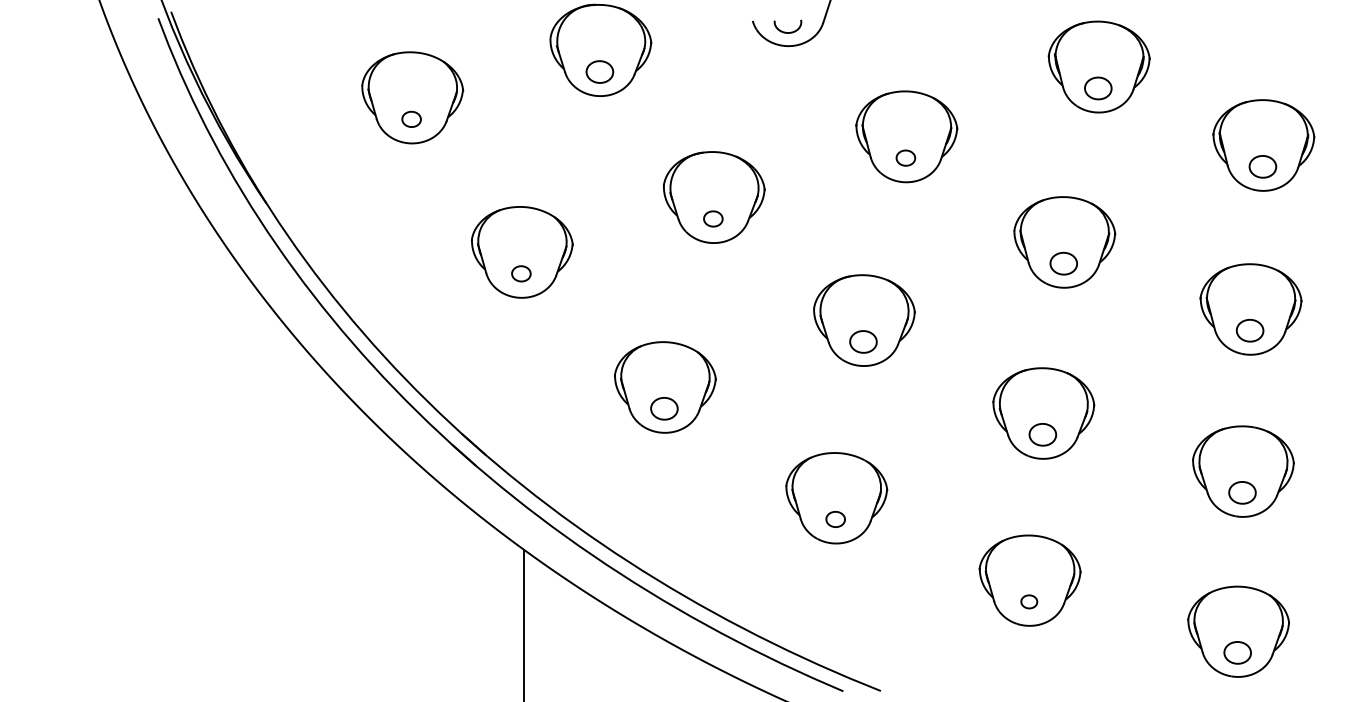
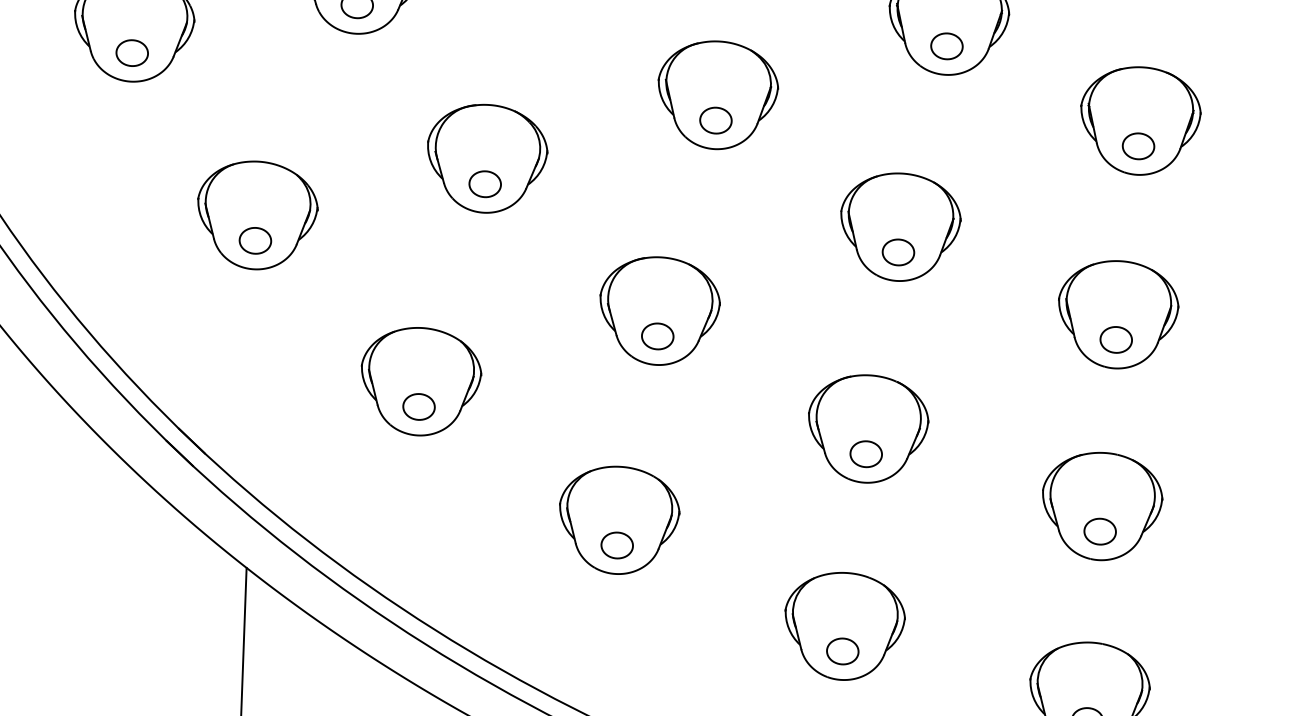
part: (411, 119) -> (132, 53), size x1.43
part: (905, 157) -> (715, 119), size x1.43
part: (713, 218) -> (485, 183), size x1.43
part: (521, 273) -> (255, 240), size x1.43
part: (835, 519) -> (616, 545), size x1.43
part: (1029, 601) -> (843, 651), size x1.67

